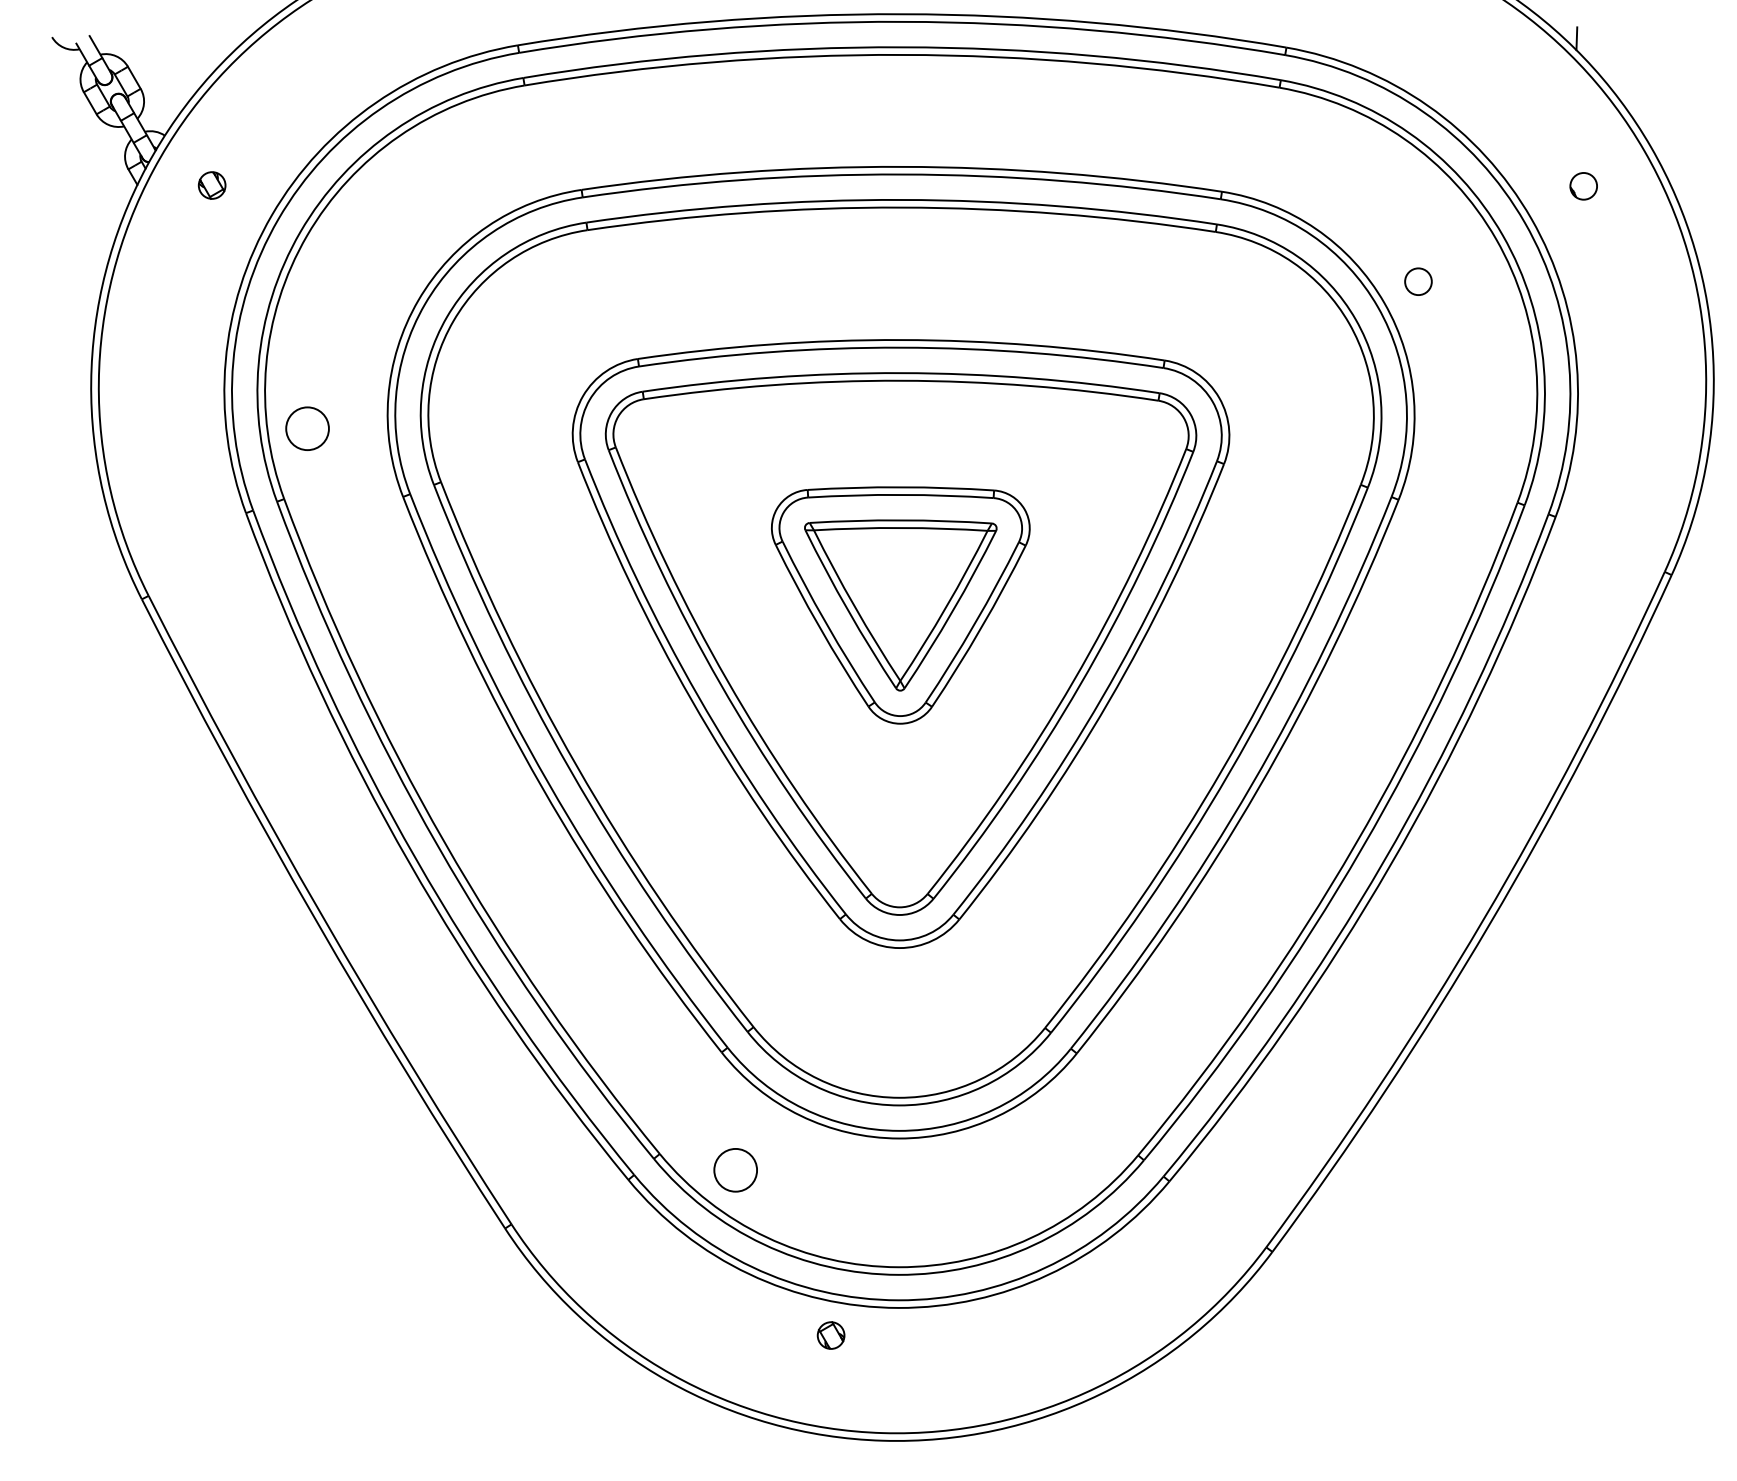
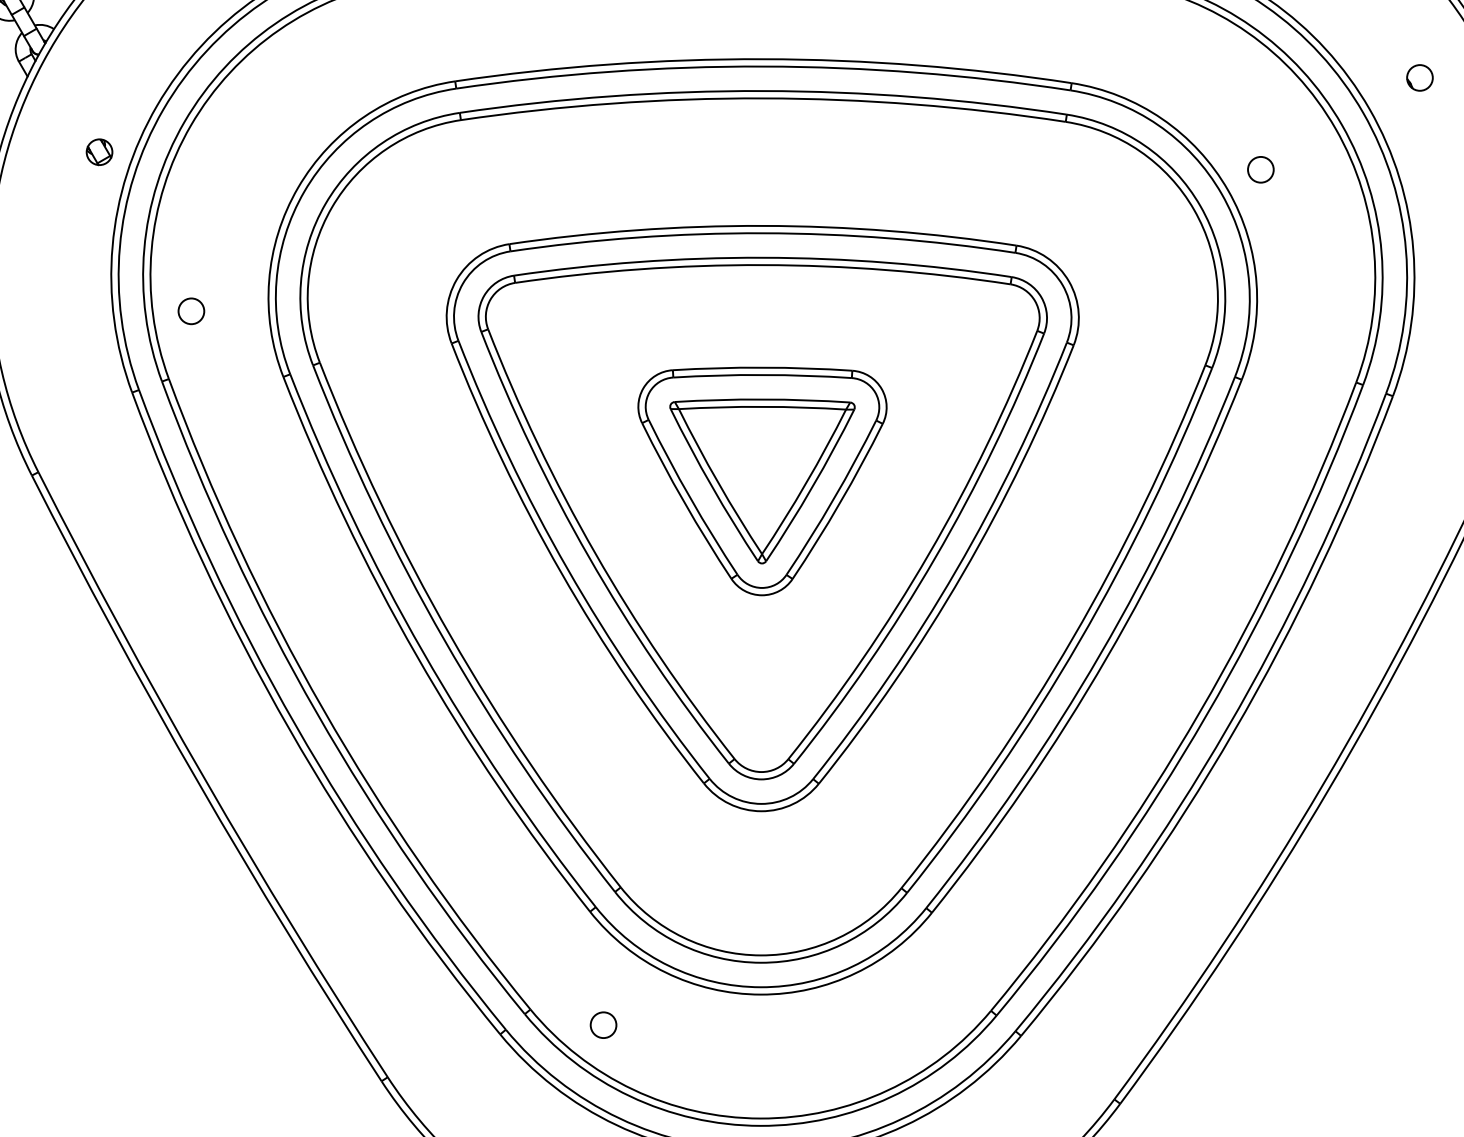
part: (211, 185) -> (98, 152), moved
circle: (307, 428) -> (191, 311), size x0.62
circle: (735, 1169) -> (603, 1024), size x0.62

